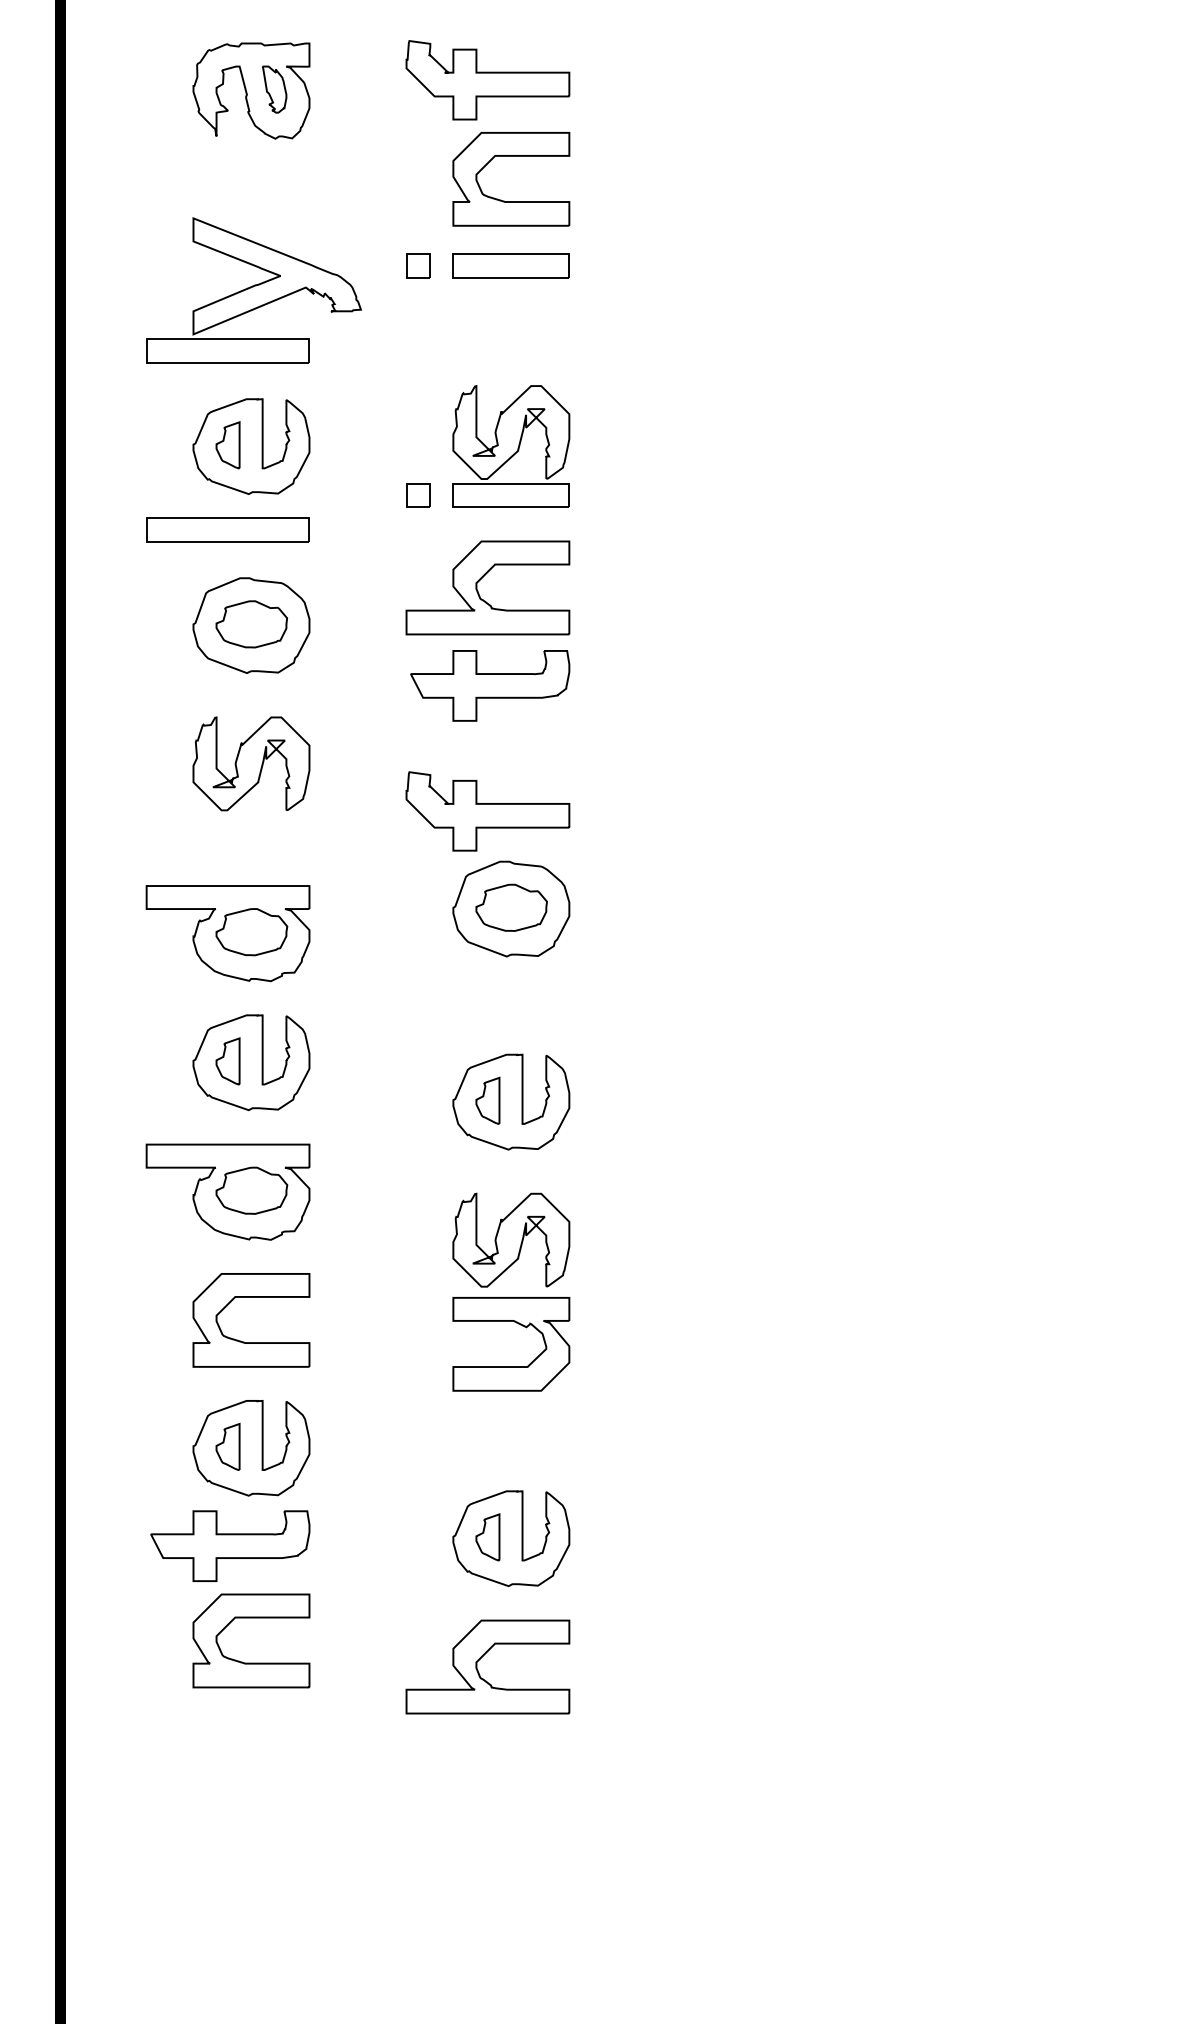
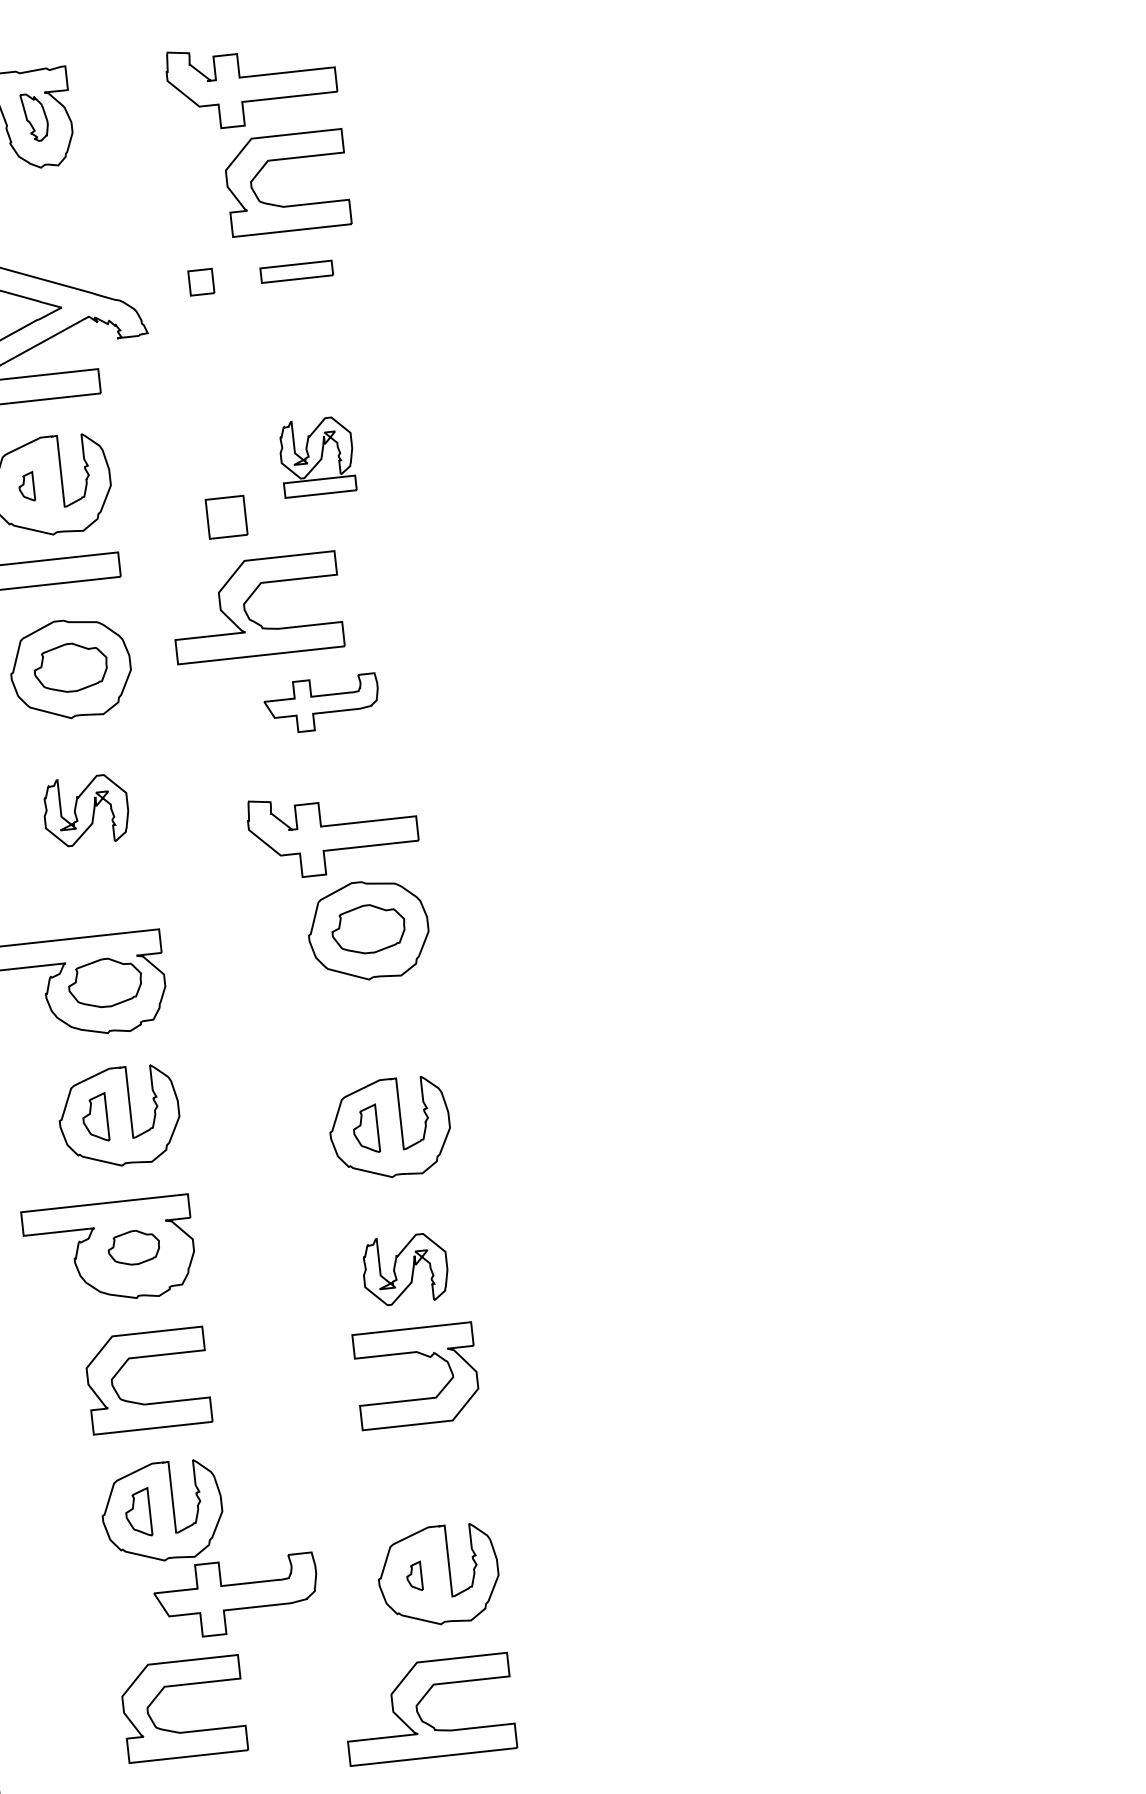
part: (510, 265) -> (295, 271), size x0.6
part: (227, 445) -> (26, 487), size x0.6
part: (511, 446) -> (317, 456), size x0.6
part: (418, 495) -> (227, 517), size x1.6
part: (478, 591) -> (247, 612), moved
part: (490, 685) -> (322, 703), size x0.7
part: (251, 763) -> (86, 810), size x0.7
part: (251, 1190) -> (133, 1247), size x0.7
part: (511, 1239) -> (405, 1268), size x0.7
part: (487, 1537) -> (413, 1576), size x0.6
part: (230, 1545) -> (236, 1596), moved

